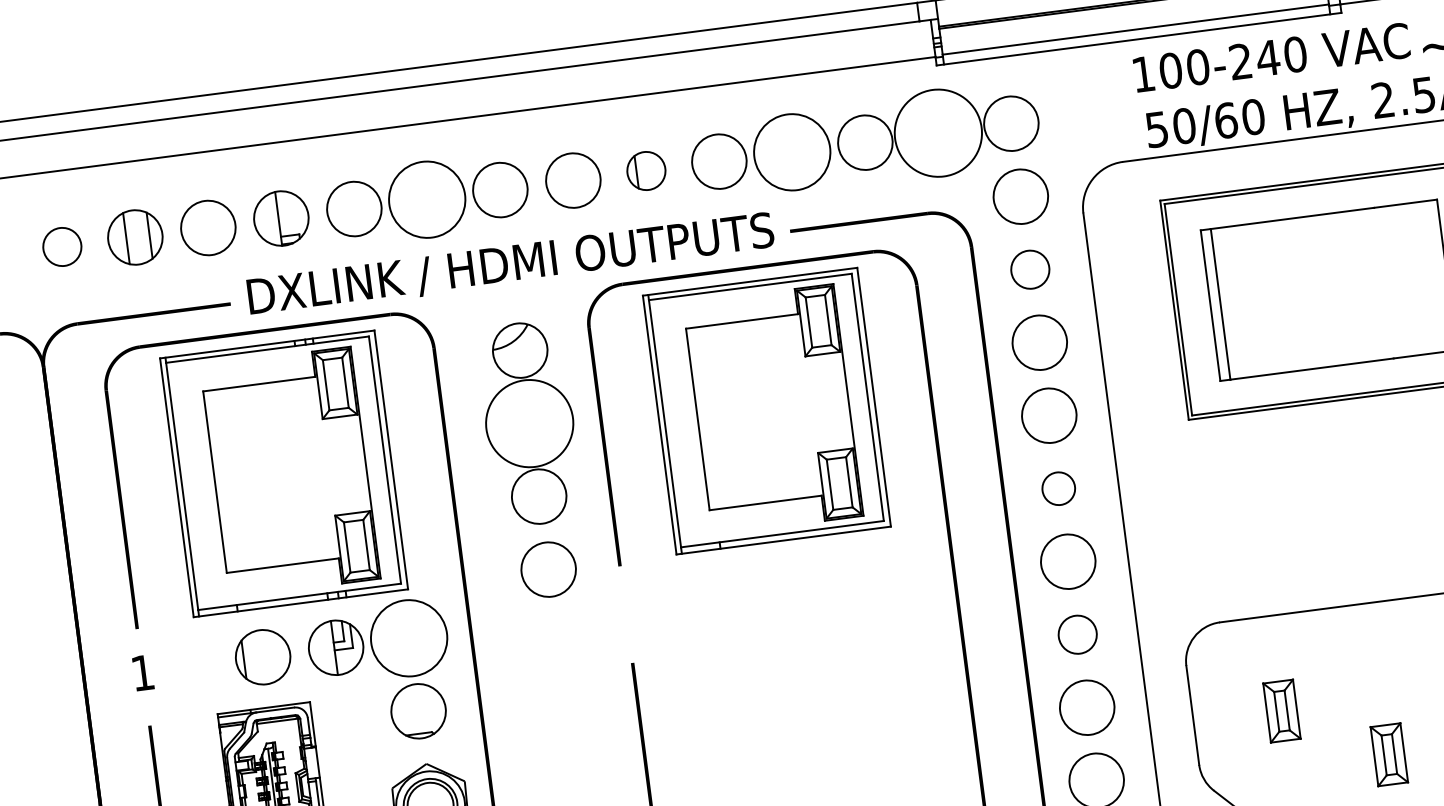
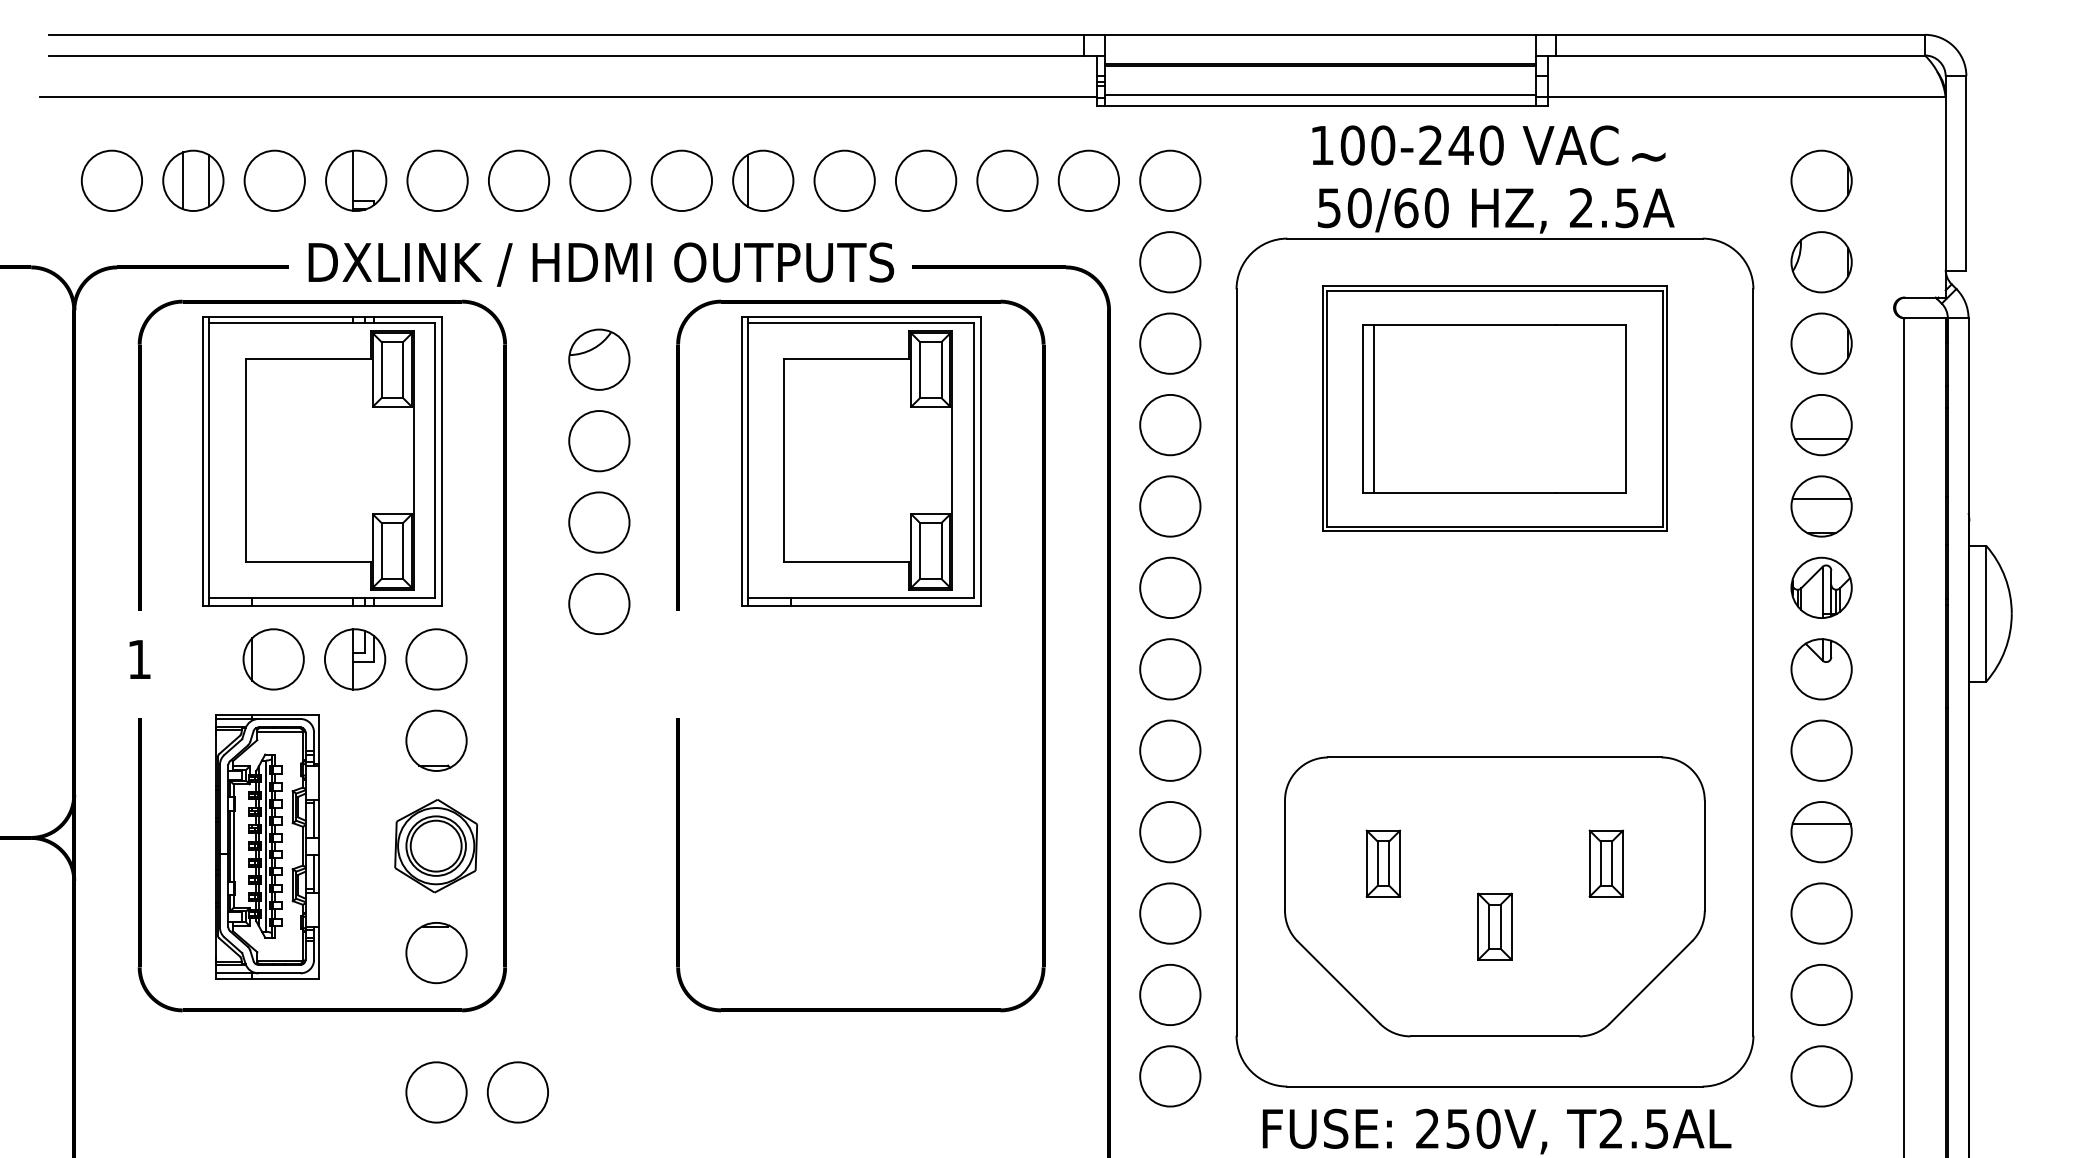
circle: (937, 132) -> (1088, 180), size x0.62
circle: (792, 151) -> (926, 180), size x0.71
part: (646, 170) -> (763, 180), size x1.43
circle: (427, 199) -> (519, 180), size x0.71
circle: (61, 246) -> (111, 180), size x1.43
circle: (1030, 269) -> (1170, 343), size x1.43
circle: (529, 423) -> (599, 441), size x0.62
circle: (1058, 488) -> (1170, 587), size x1.67
circle: (1077, 634) -> (1170, 750), size x1.43
circle: (409, 638) -> (436, 659), size x0.71

